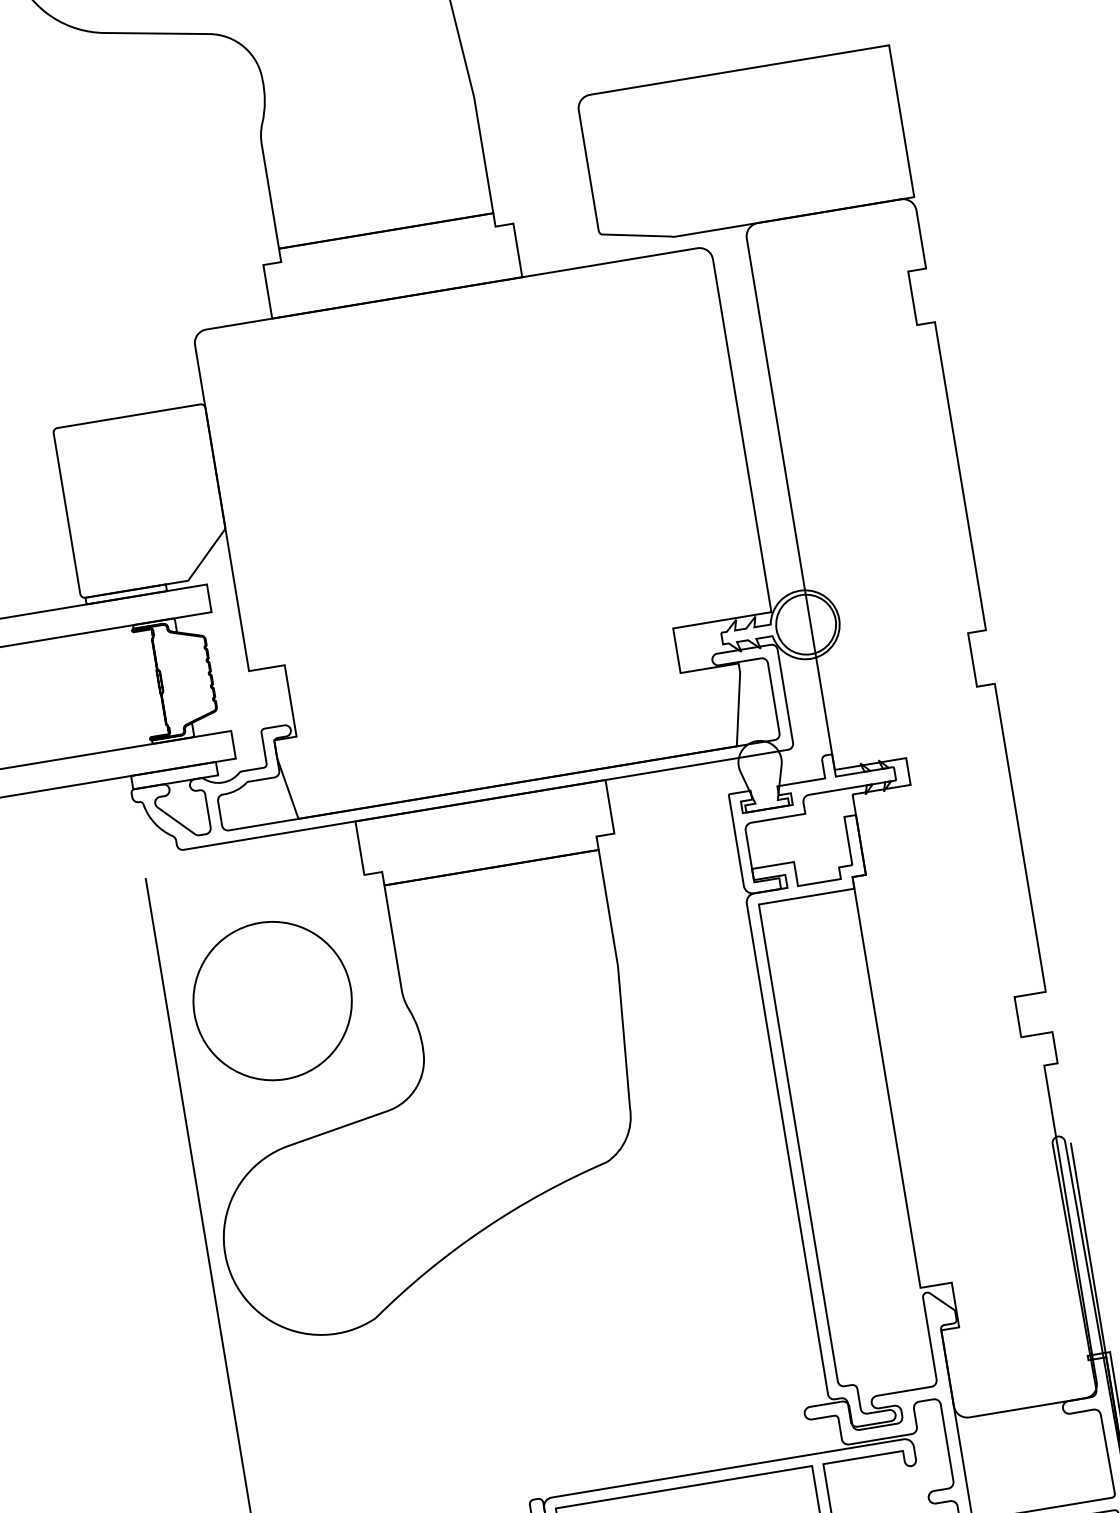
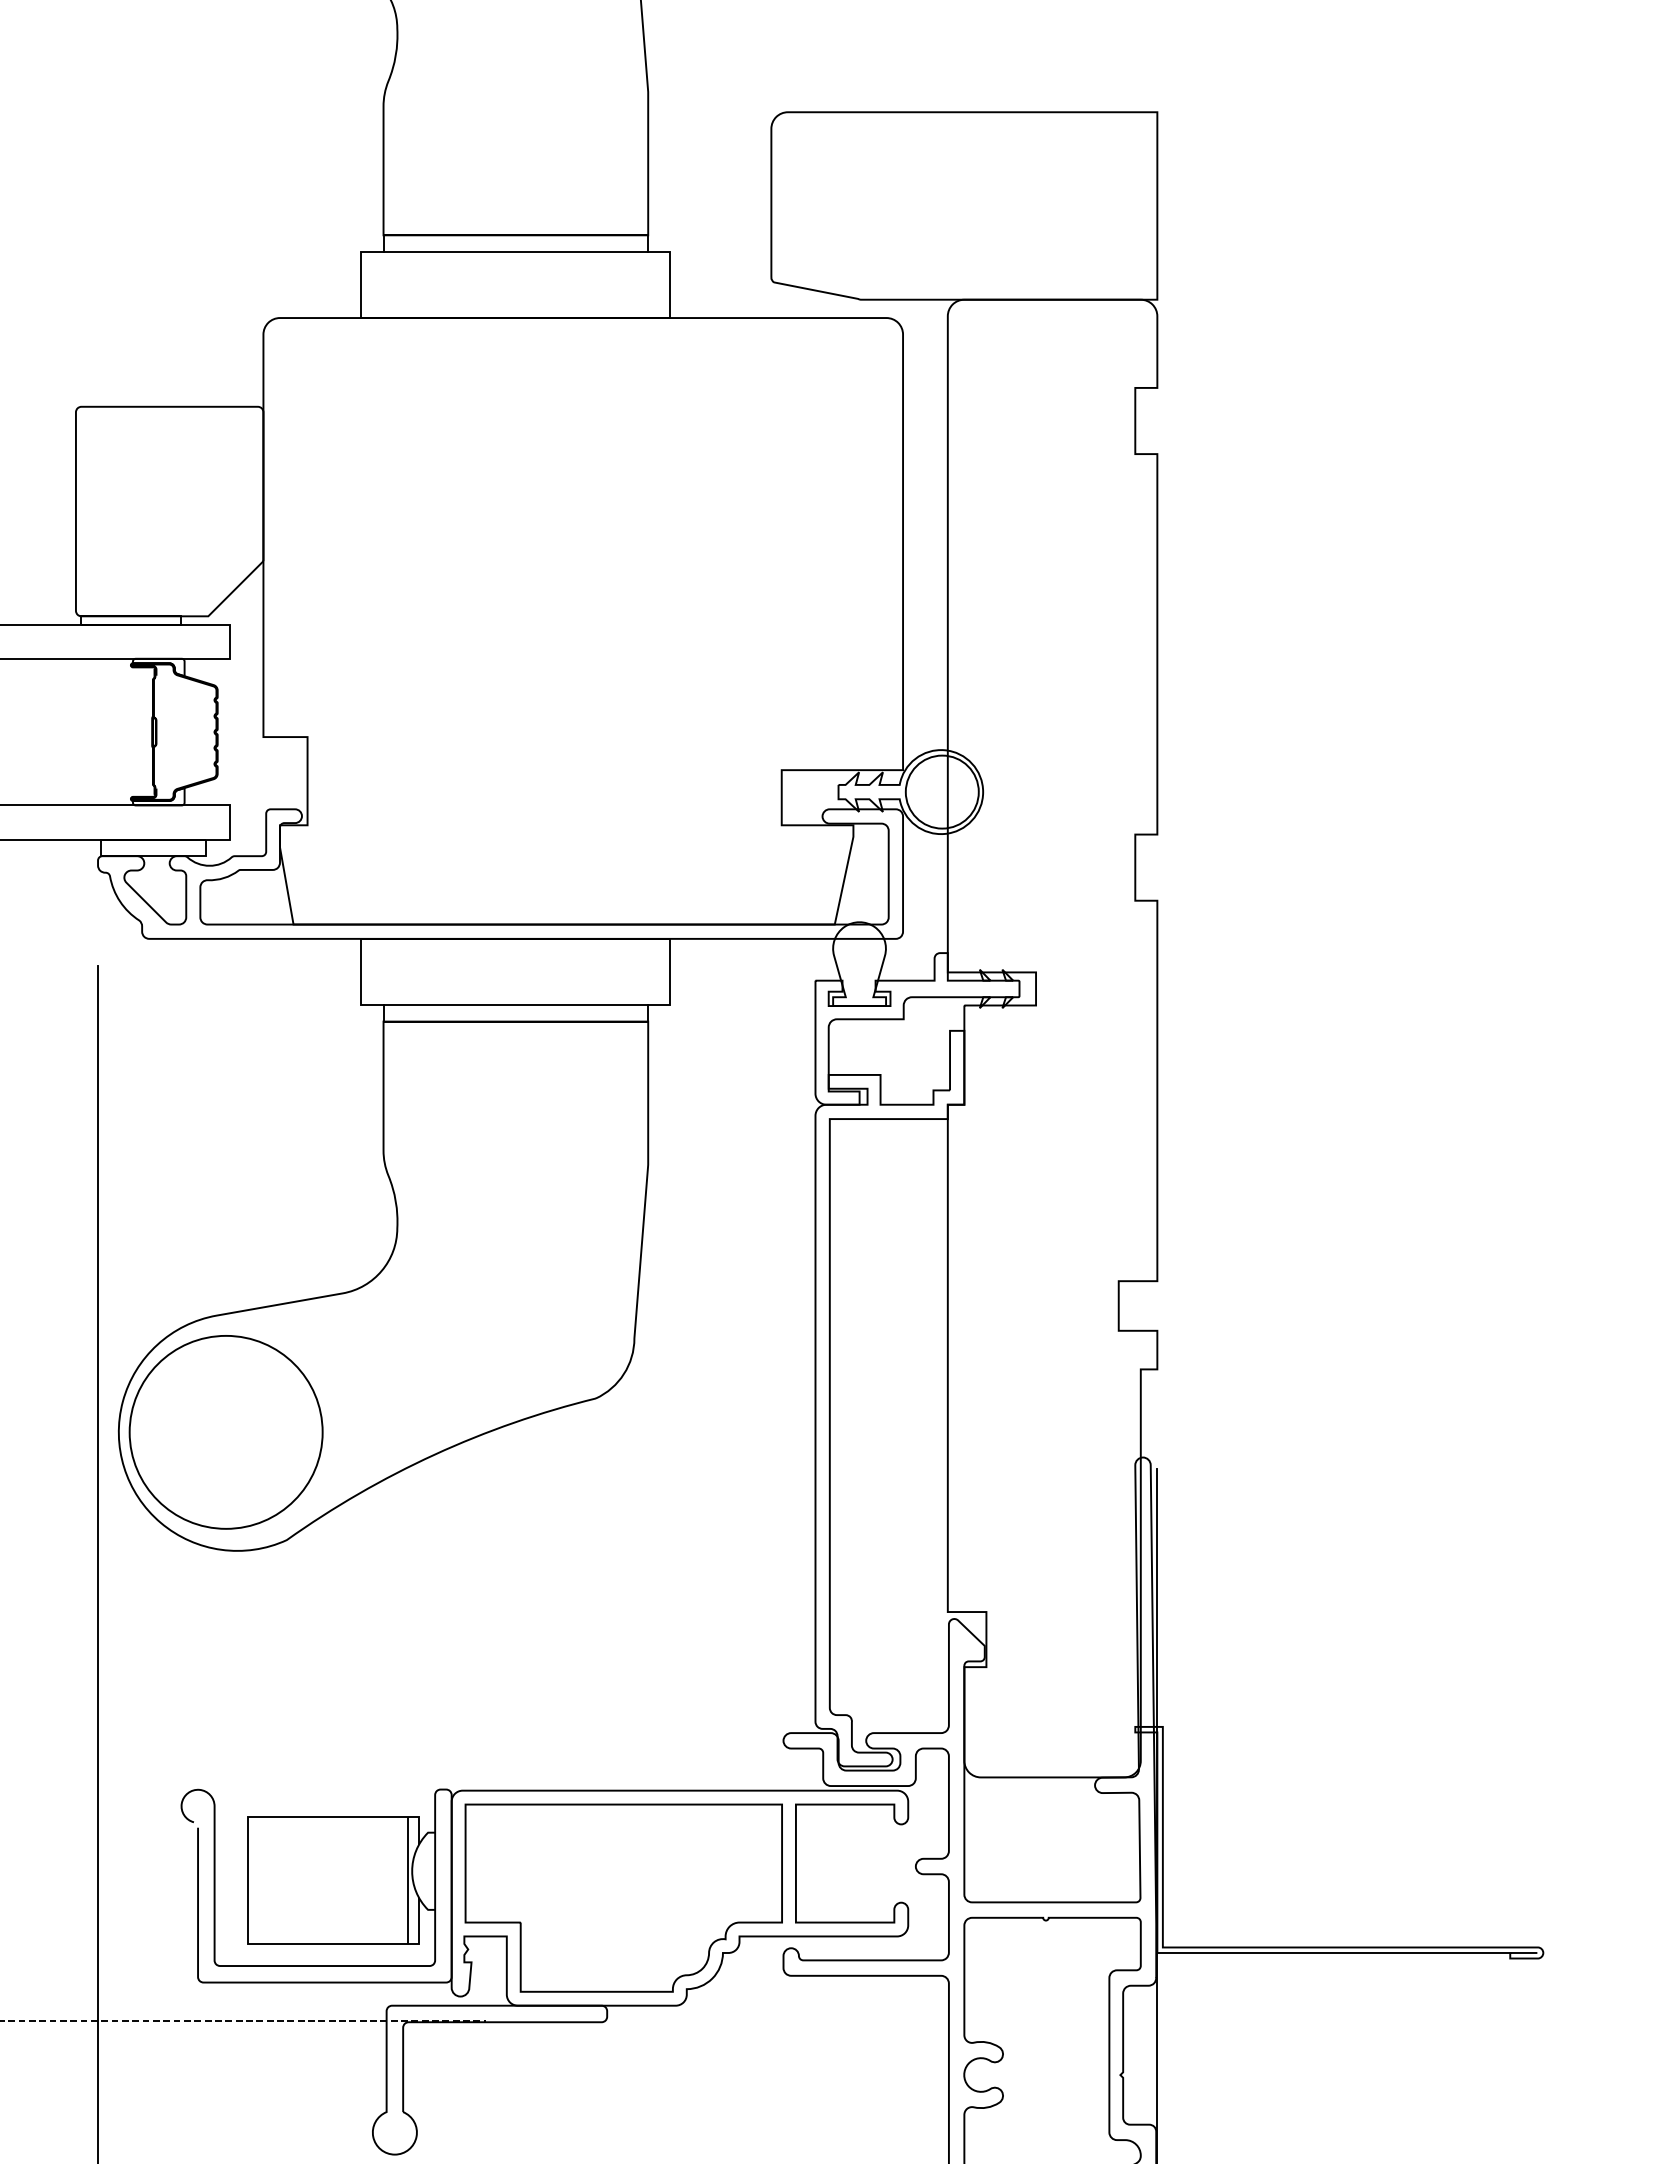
line: (388, 244) -> (515, 251), added
line: (489, 854) -> (515, 1005), added
circle: (272, 1001) -> (225, 1432), moved

